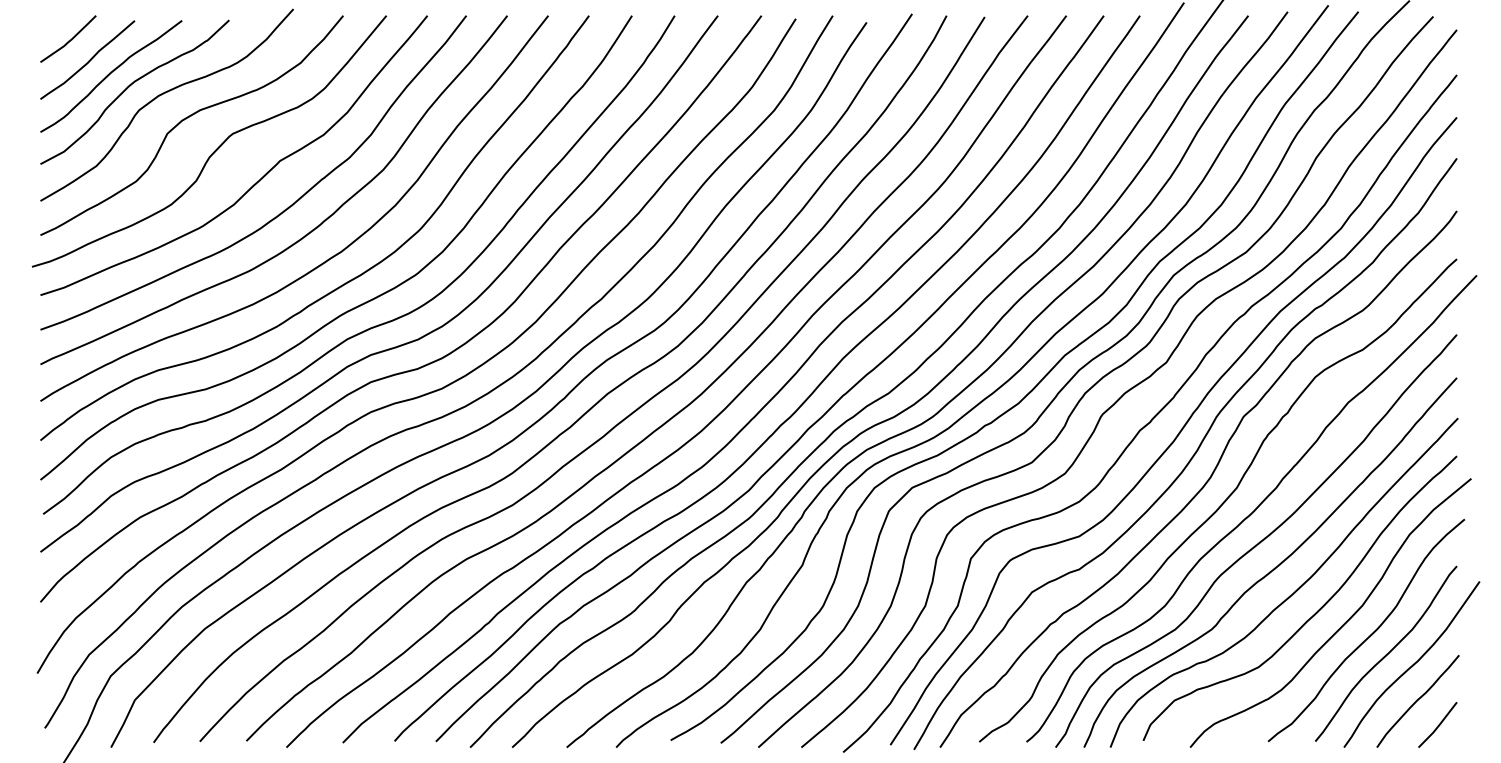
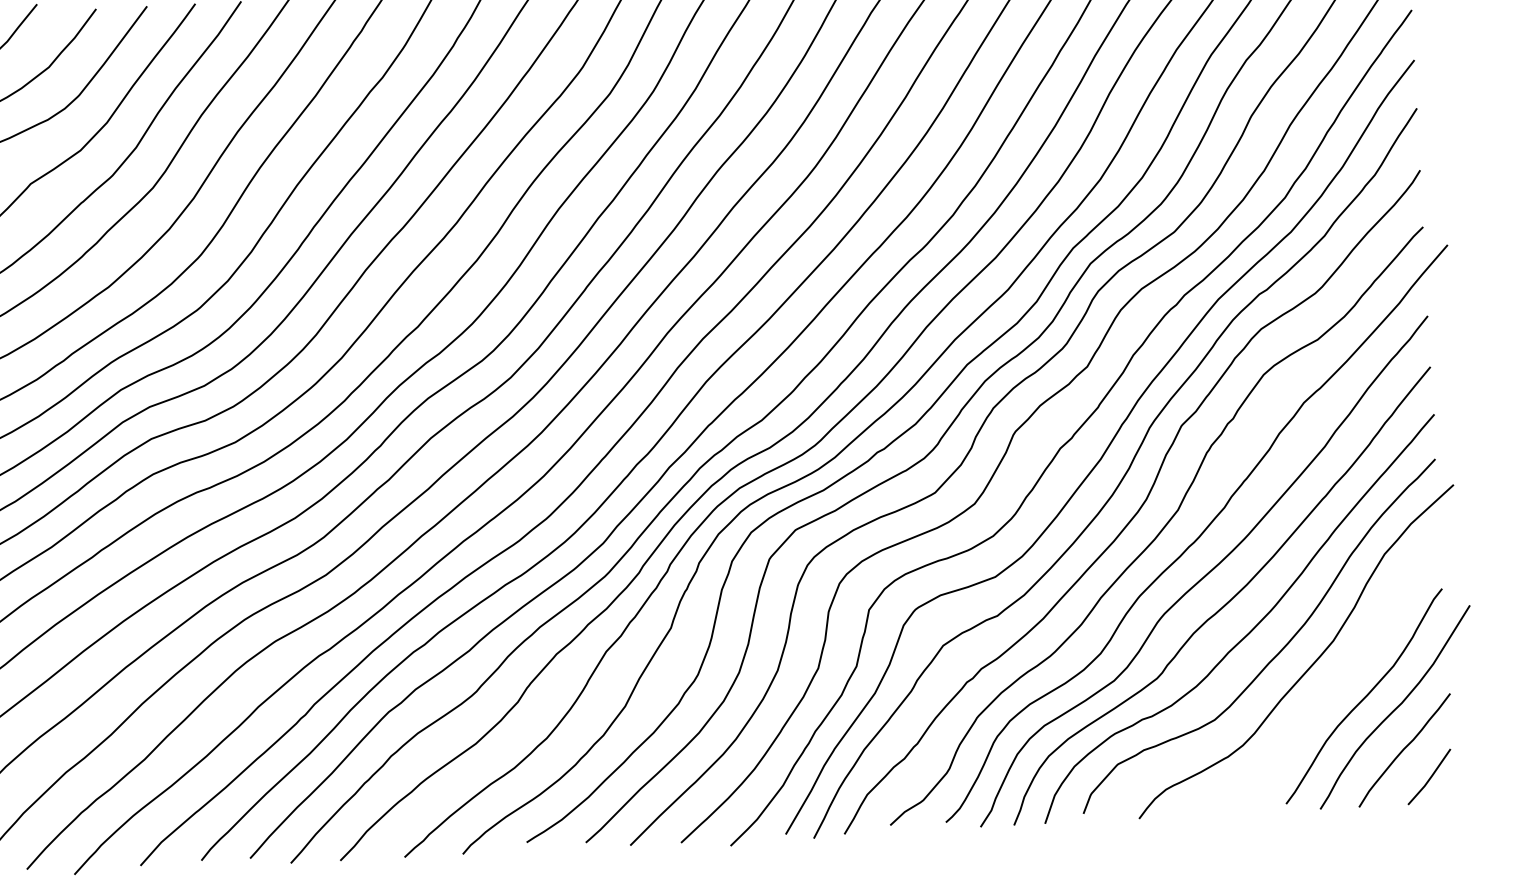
curve: (1370, 634) -> (1344, 674), removed

